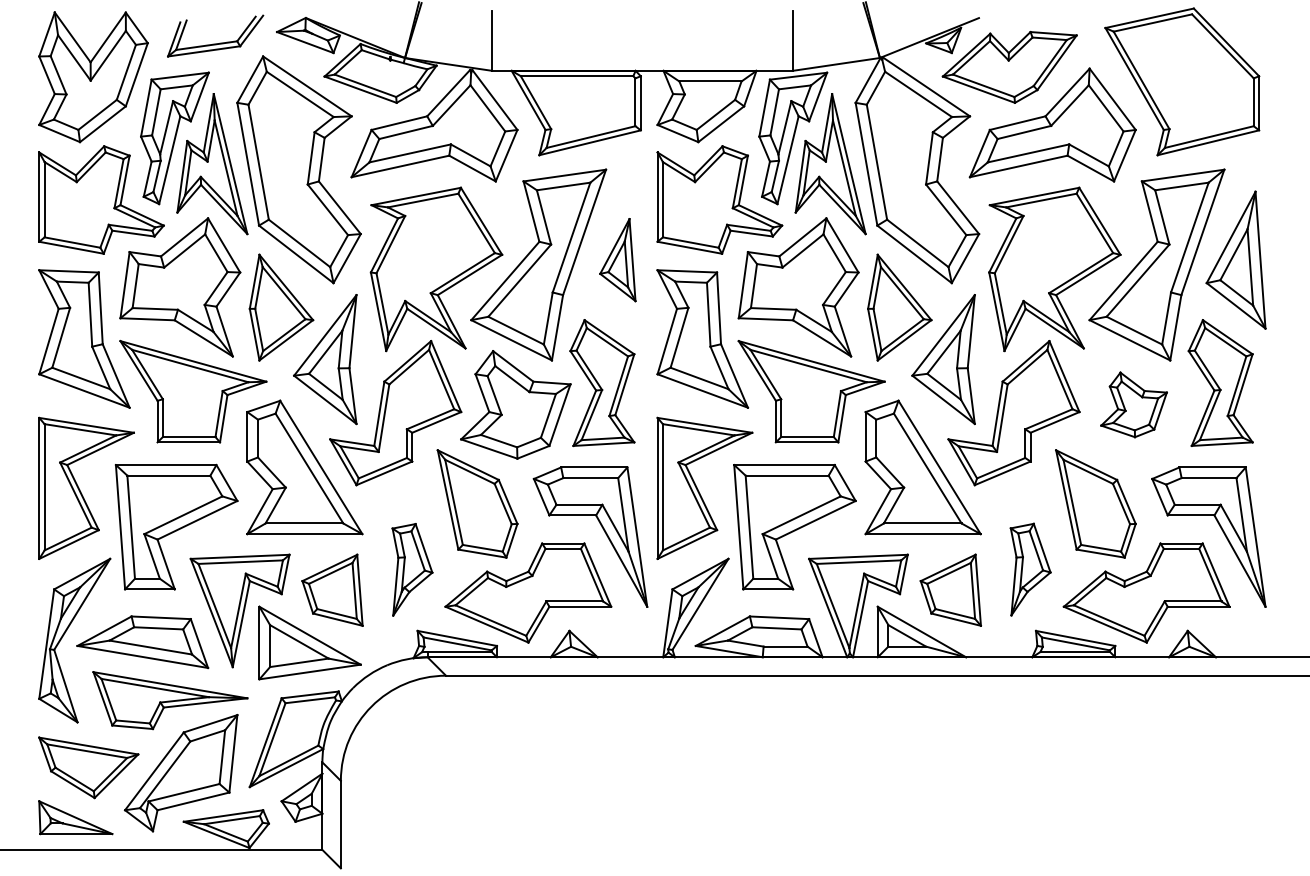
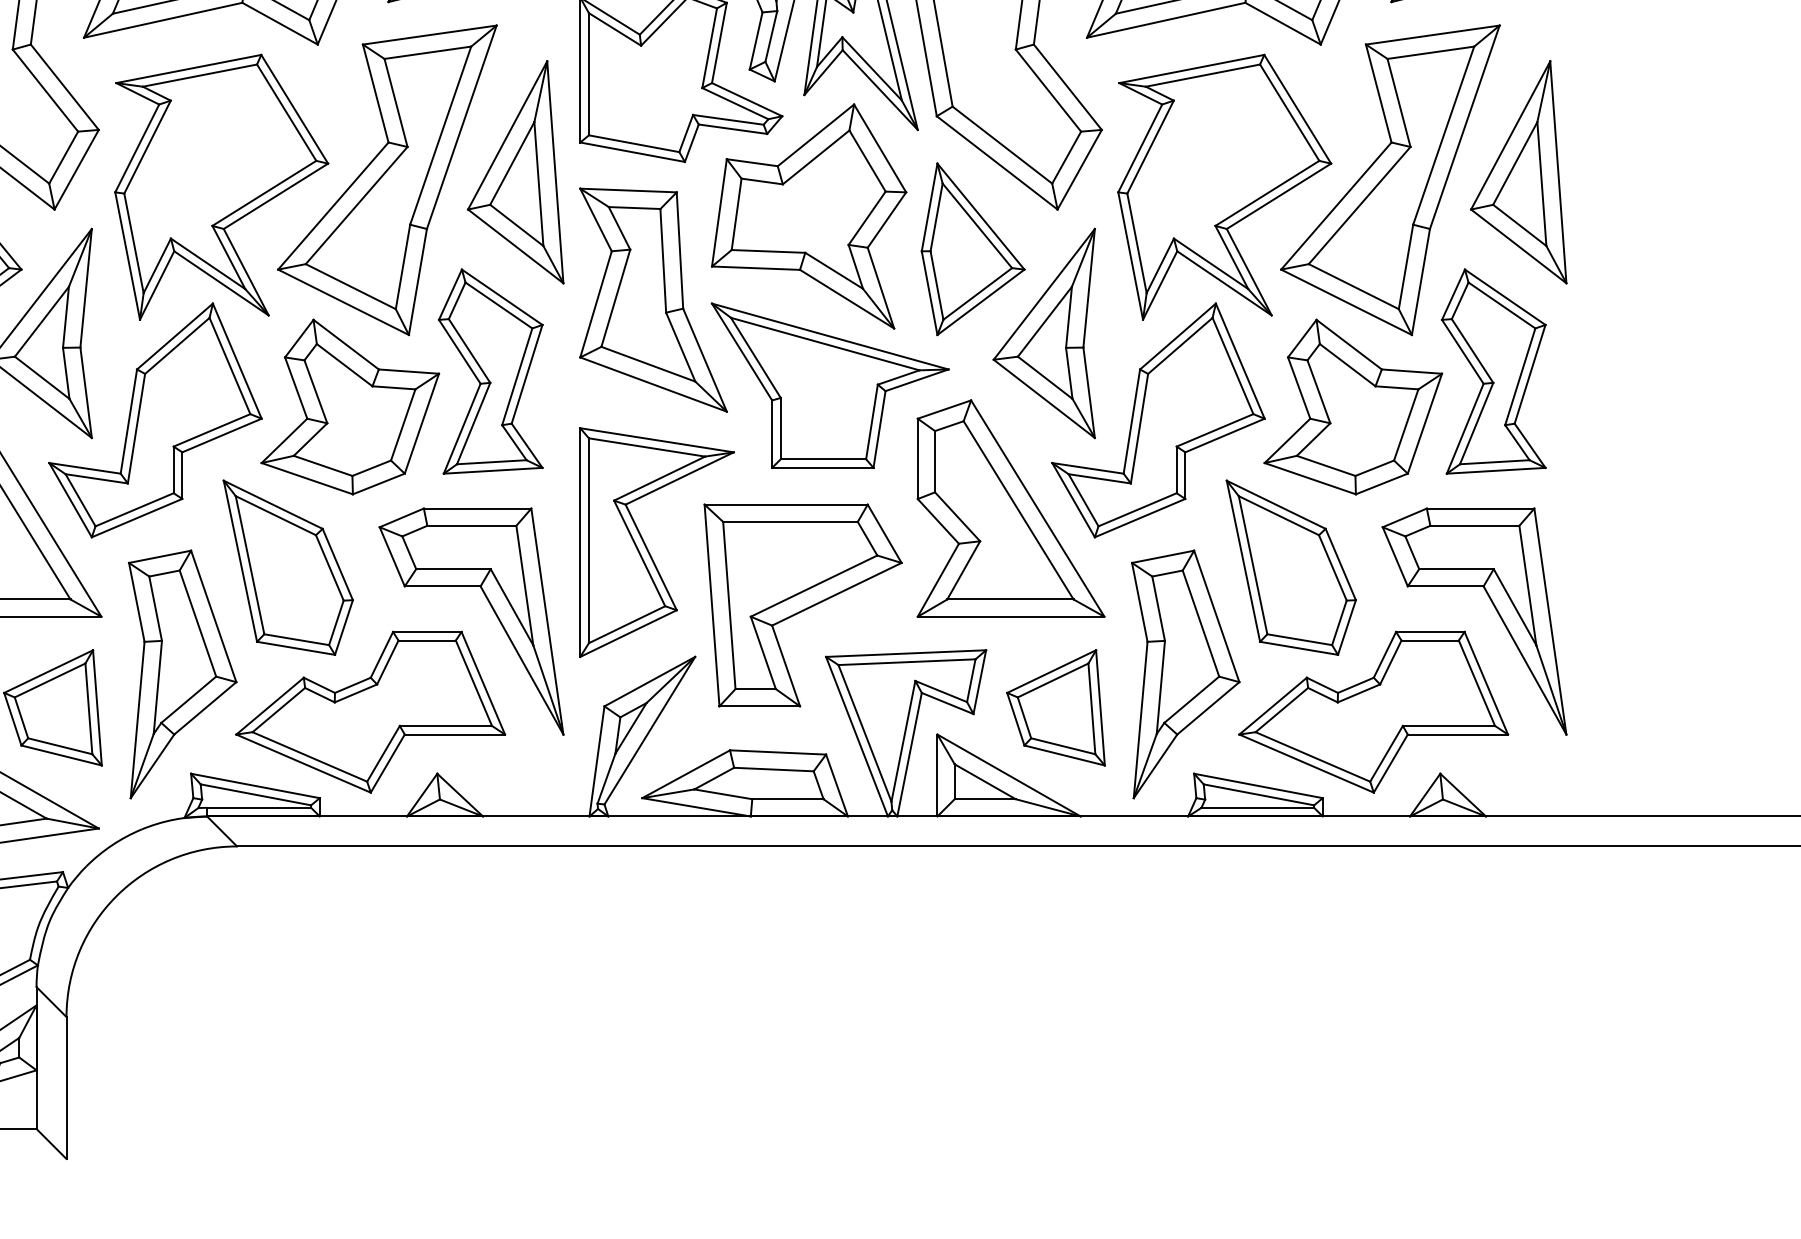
part: (617, 259) -> (515, 171), size x1.67
part: (1133, 404) -> (1352, 406), size x1.67
part: (412, 569) -> (182, 674), size x1.67
part: (1030, 569) -> (1185, 674), size x1.67

